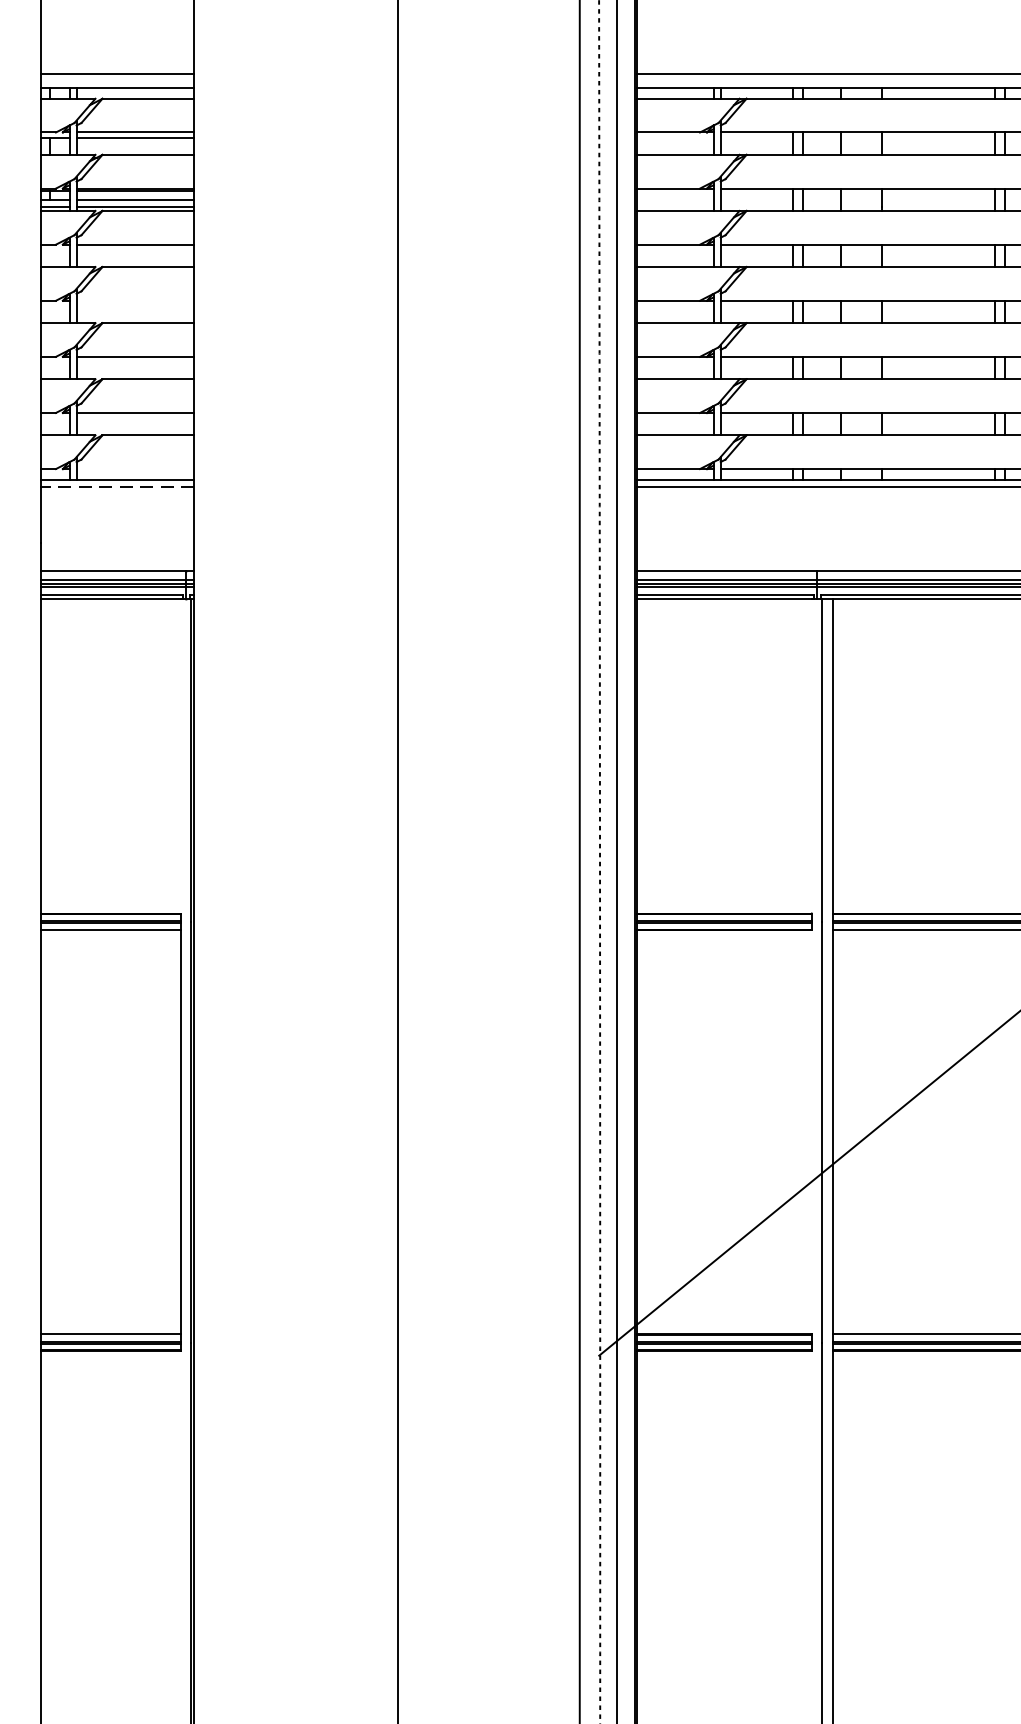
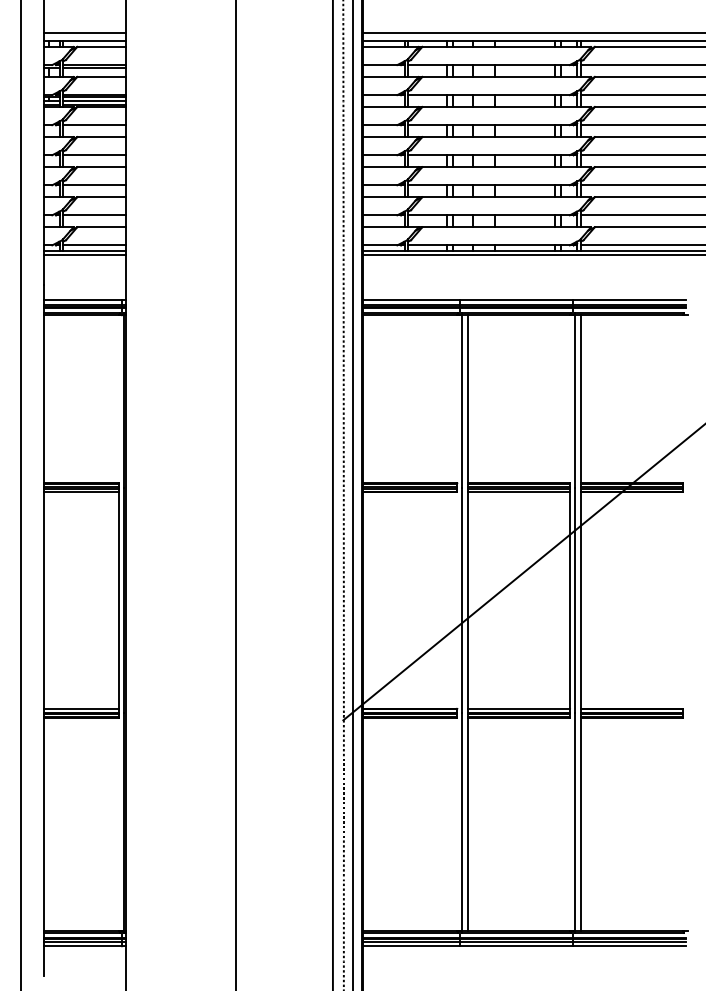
line: (134, 301) -> (94, 155), added
line: (134, 469) -> (94, 245), added
line: (116, 488) -> (84, 255), dashed -> solid

